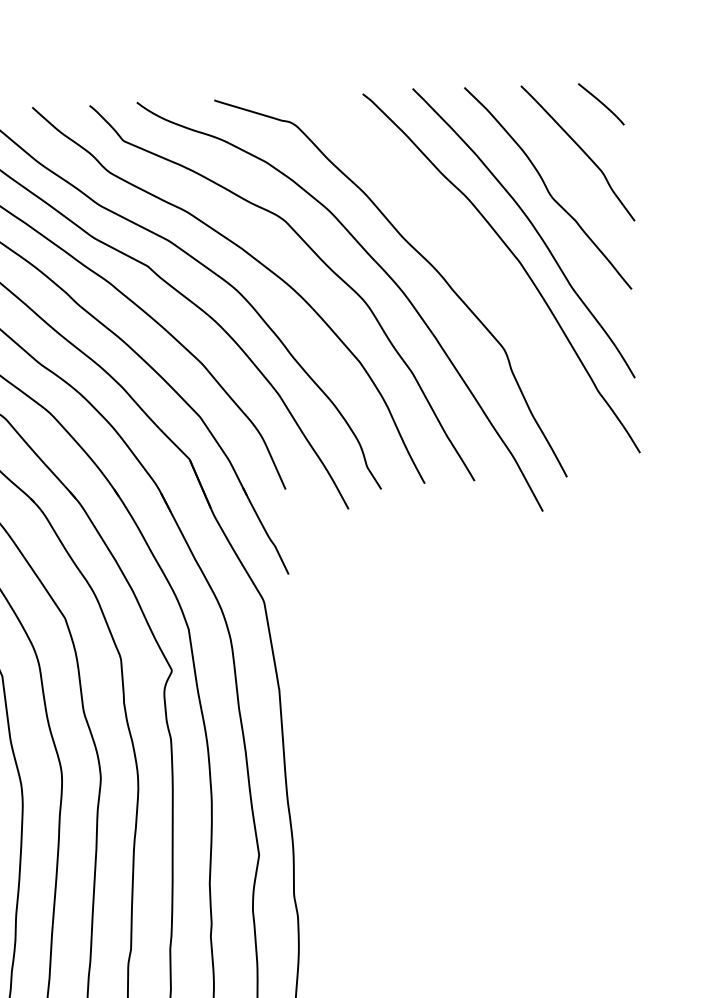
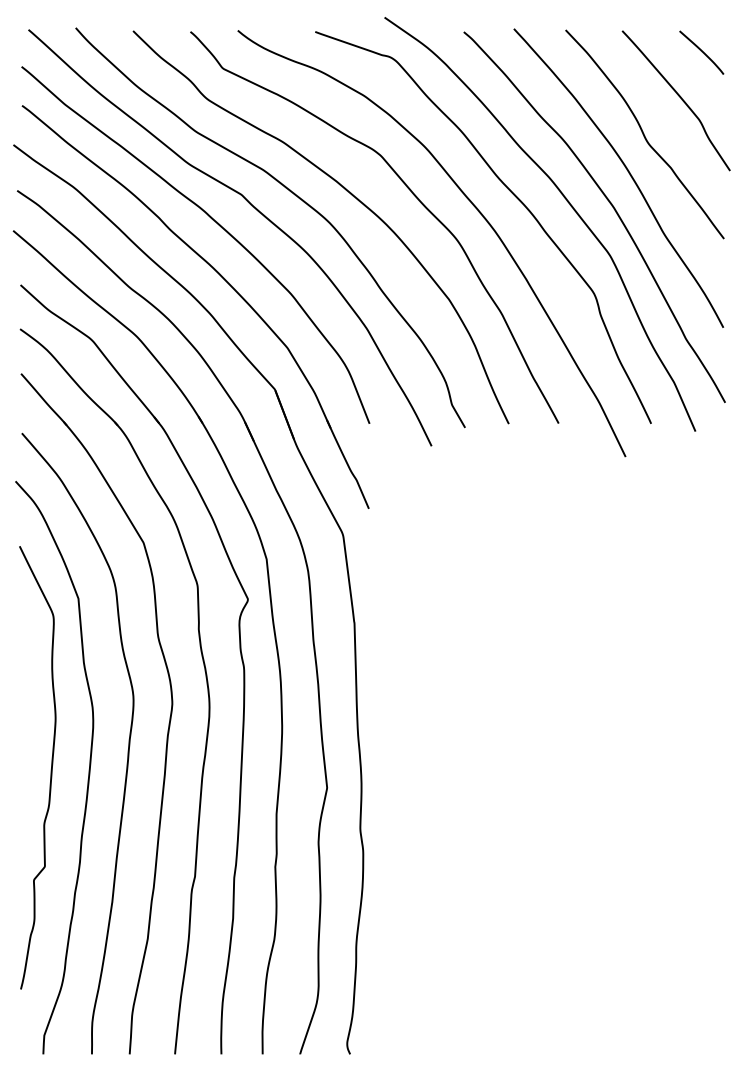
curve: (472, 258) -> (566, 201), added

